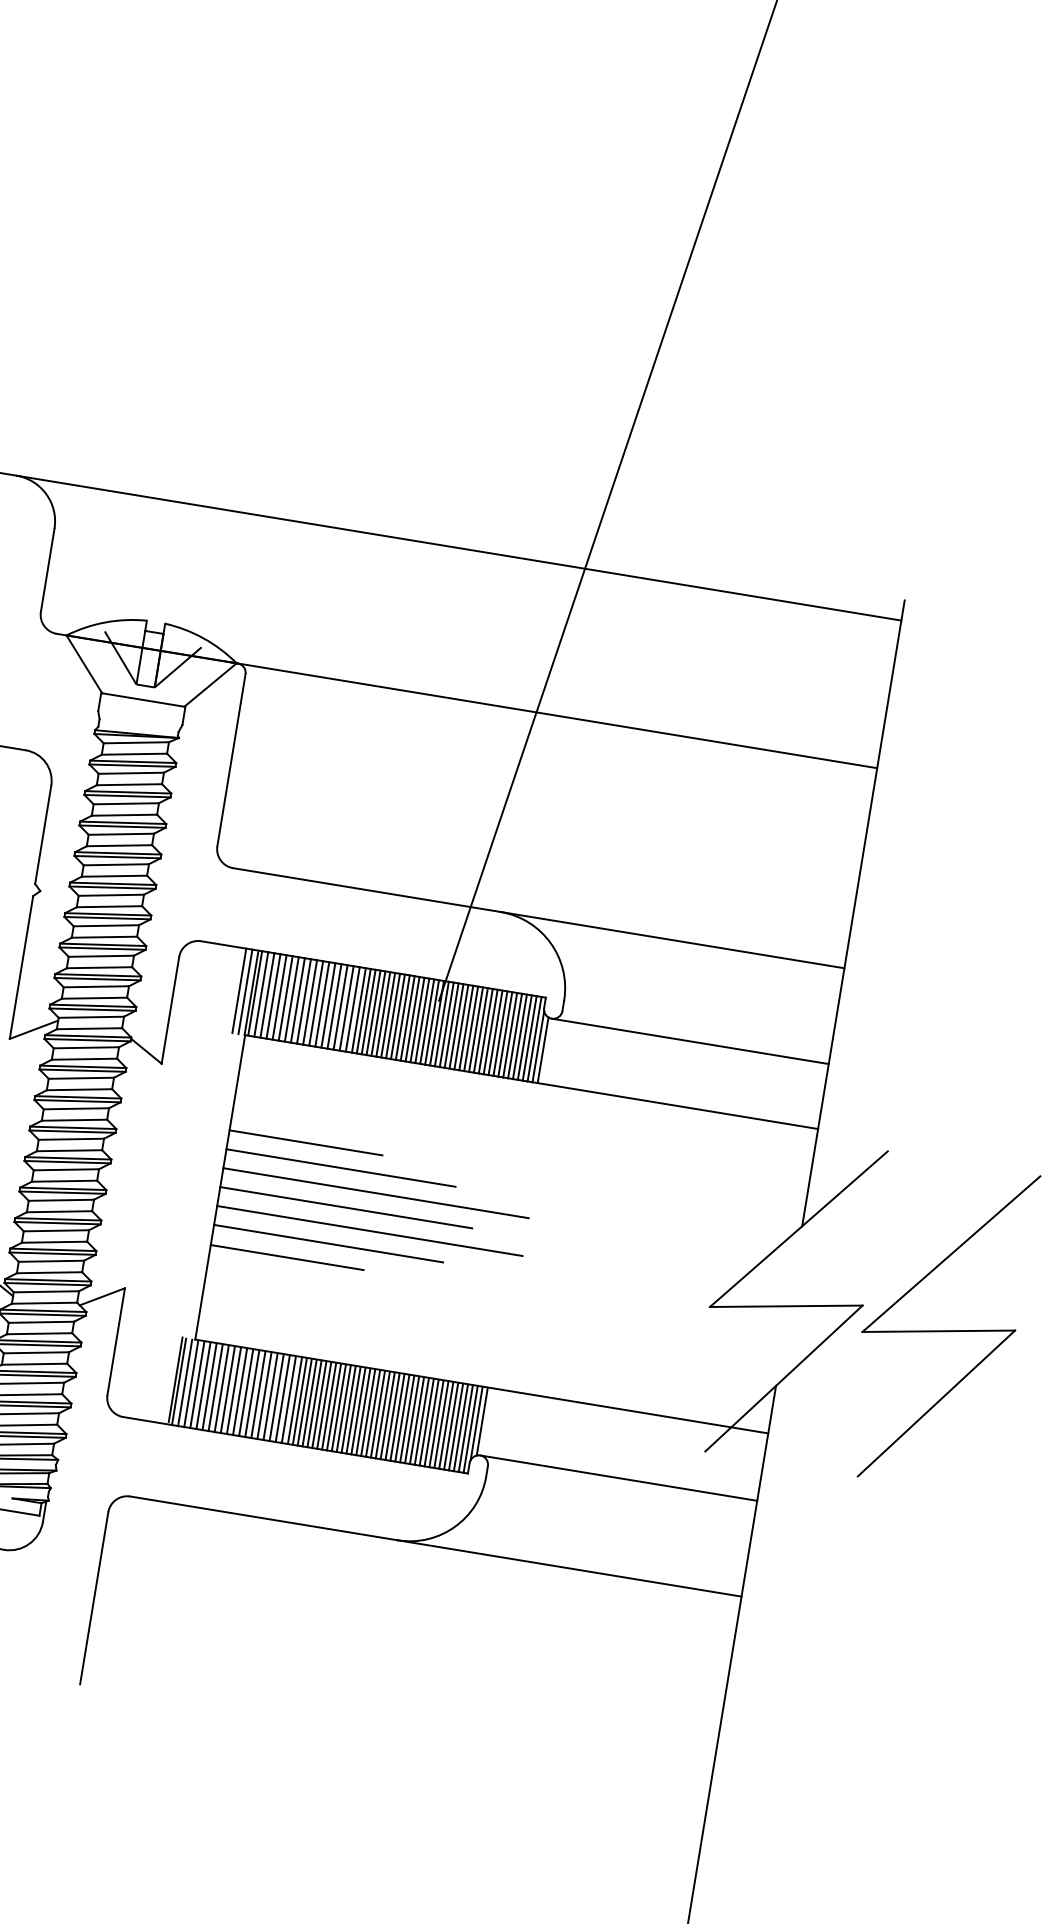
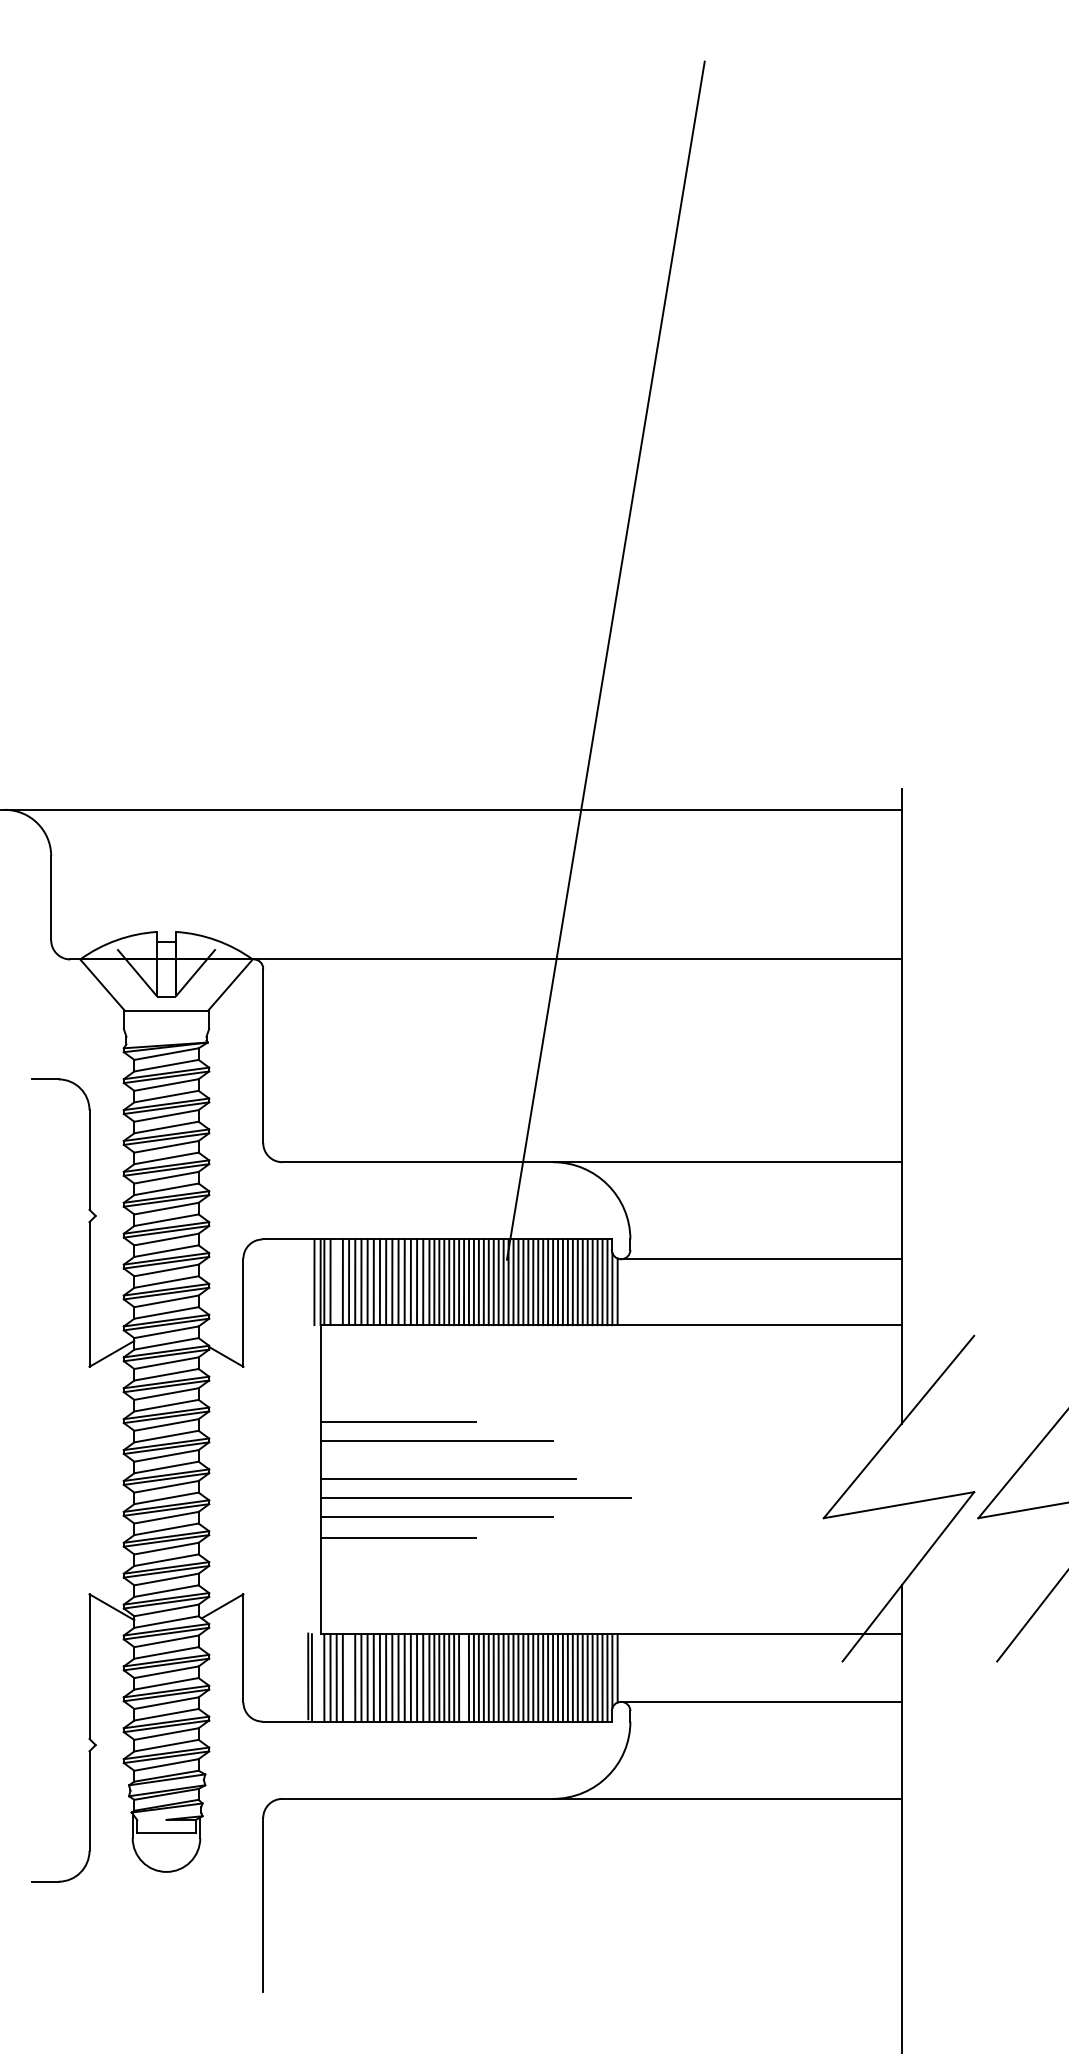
line: (239, 991) -> (308, 1282), removed
line: (267, 995) -> (336, 1282), removed
line: (375, 1192) -> (475, 1459), removed
line: (185, 1382) -> (318, 1677), removed
line: (216, 1387) -> (349, 1677), removed
line: (329, 1406) -> (464, 1677), removed

